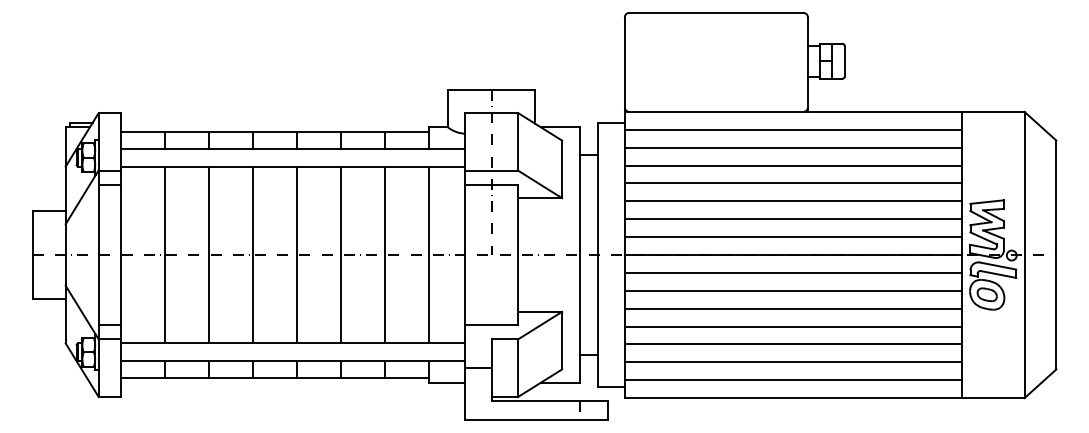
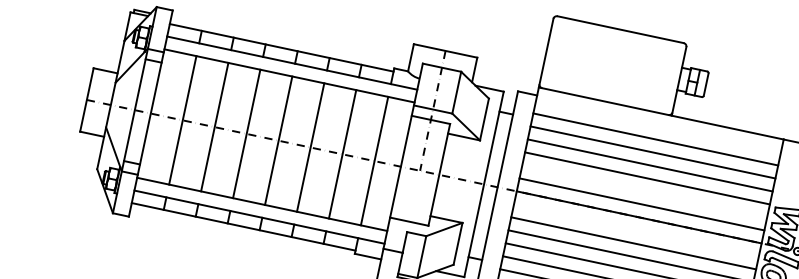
line: (793, 129) -> (658, 126), removed
line: (793, 219) -> (644, 191), removed
line: (793, 272) -> (636, 230), removed

